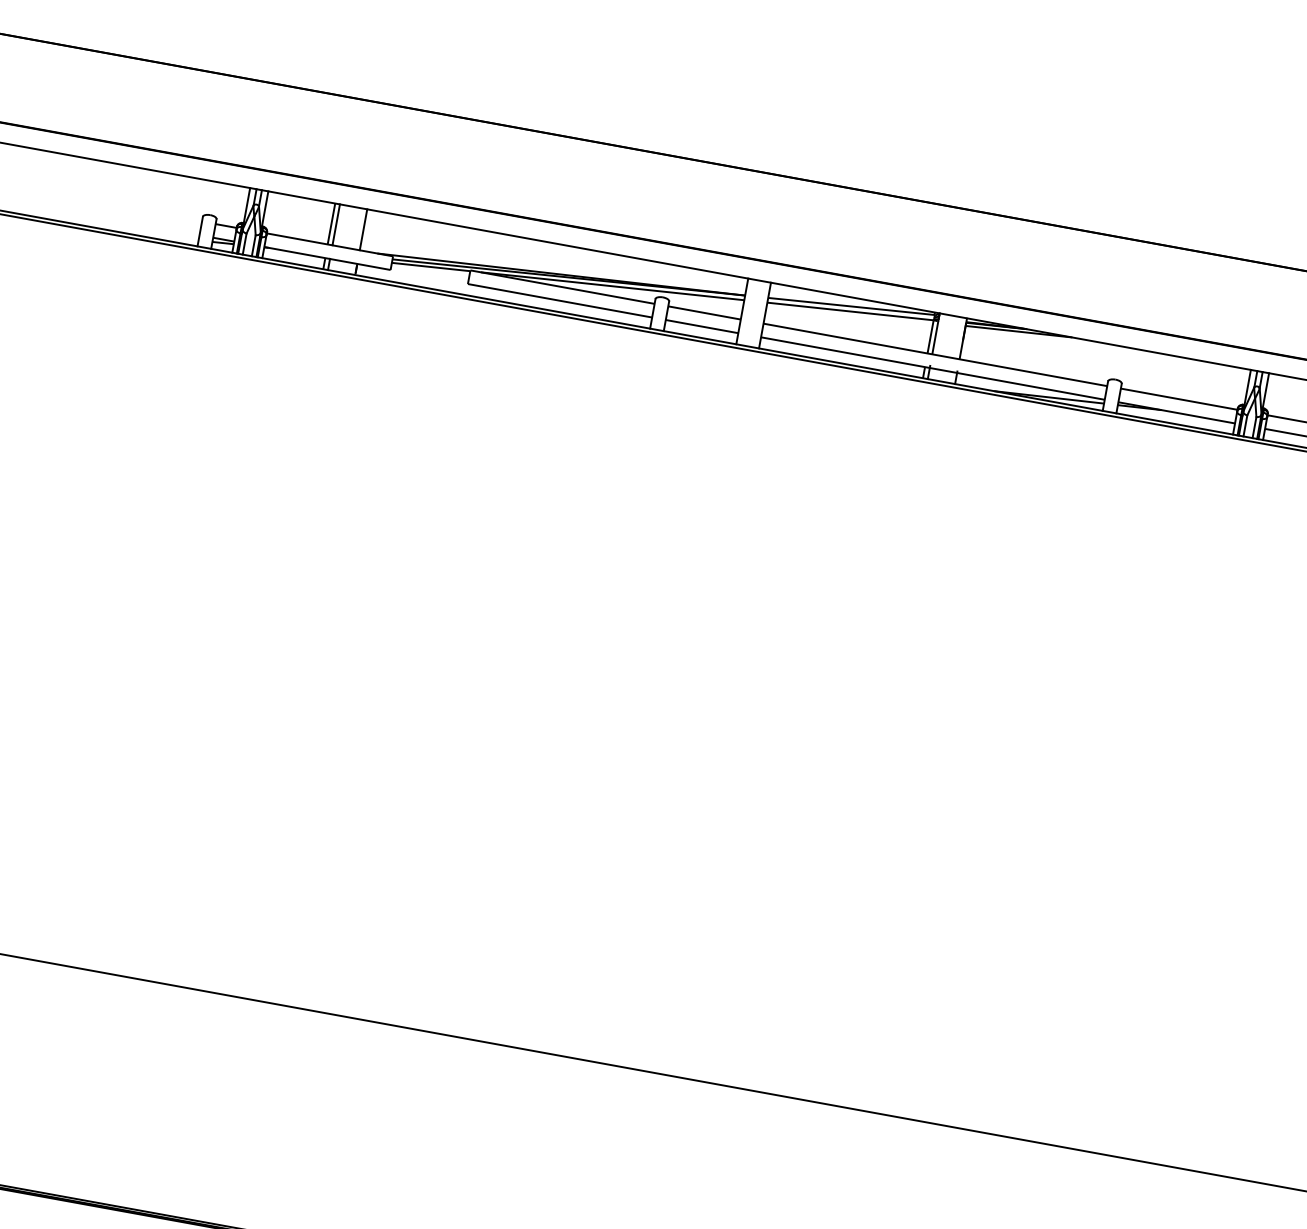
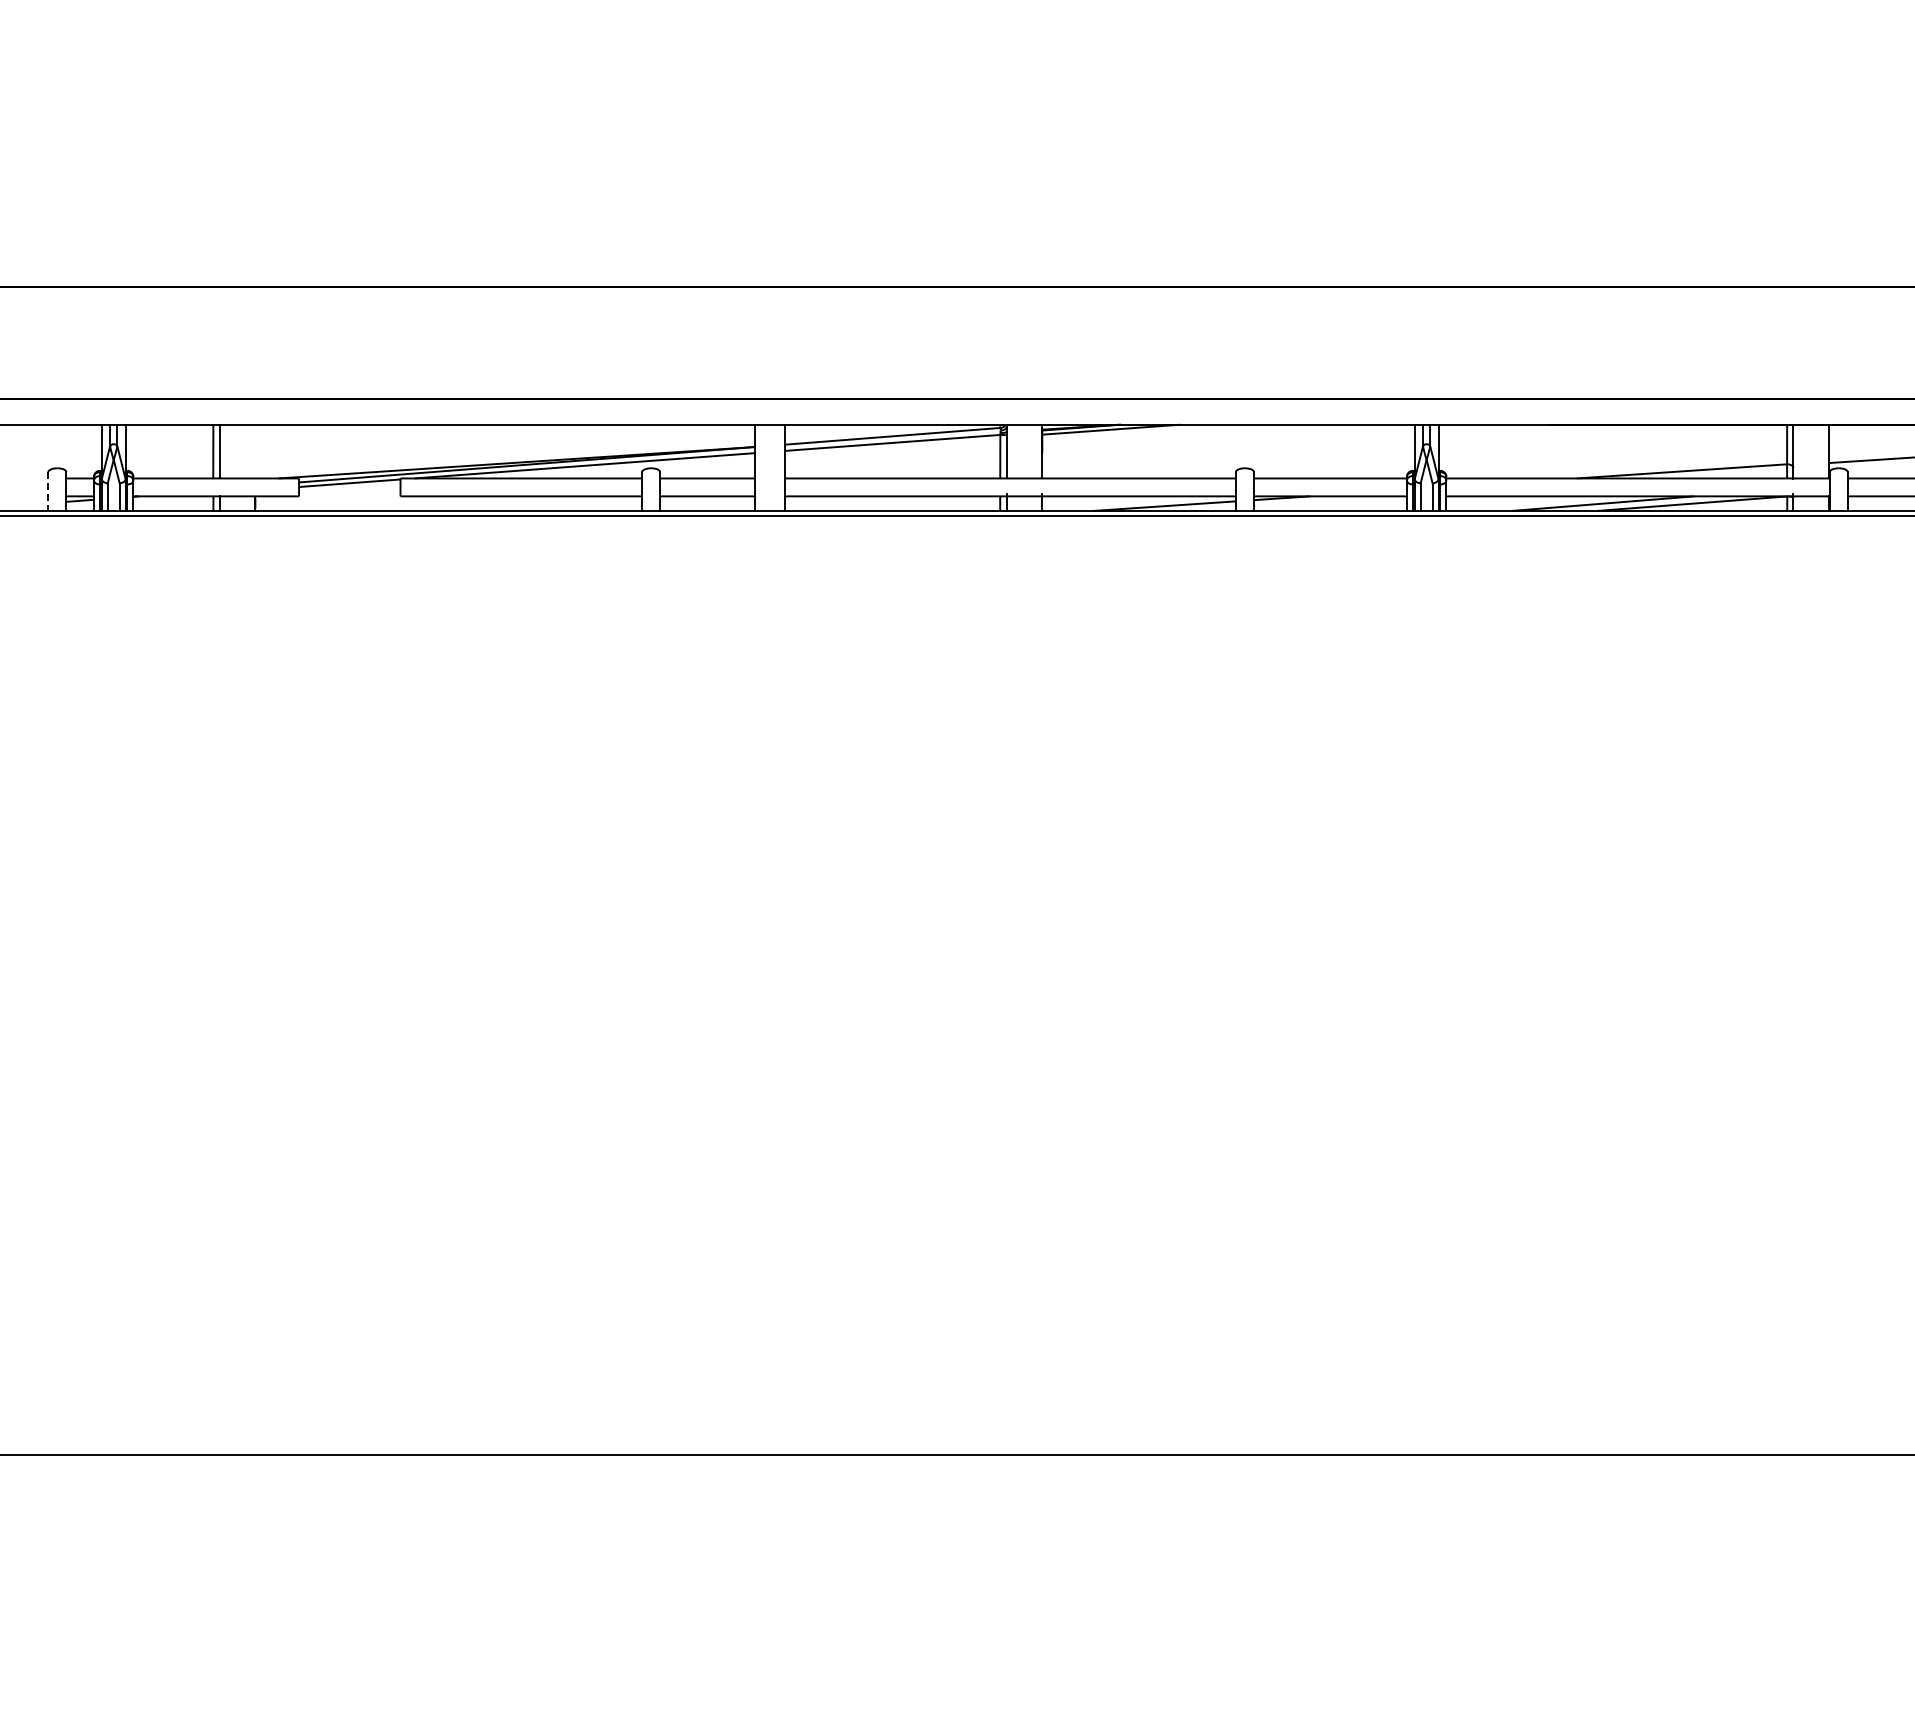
line: (363, 229) -> (255, 451), removed
line: (200, 232) -> (48, 492), solid -> dashed

